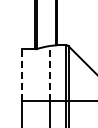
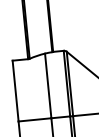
line: (50, 73) -> (48, 85), dashed -> solid
line: (22, 75) -> (16, 91), dashed -> solid

